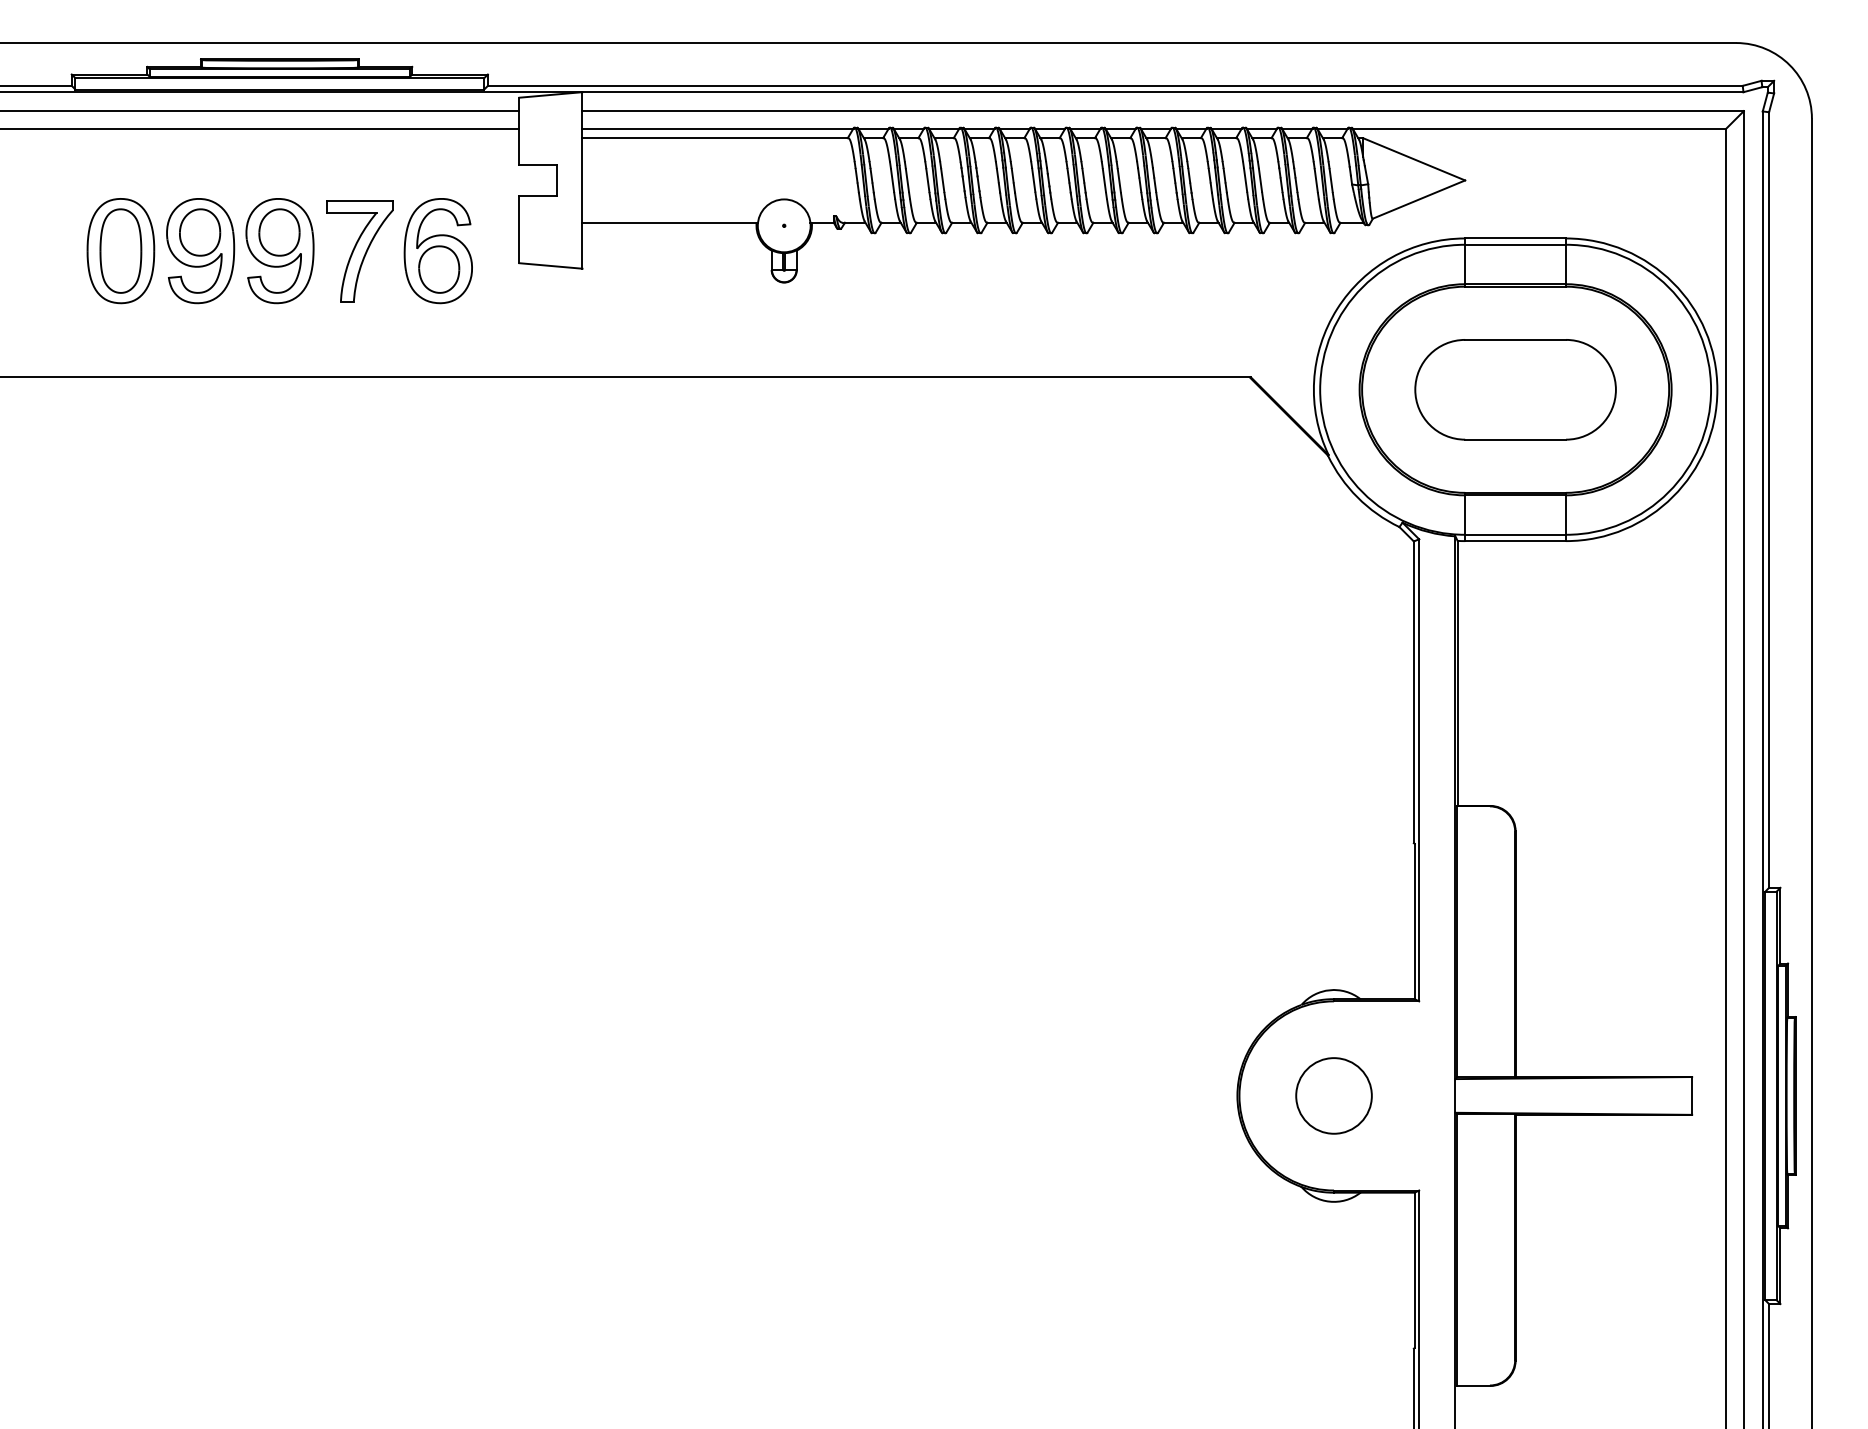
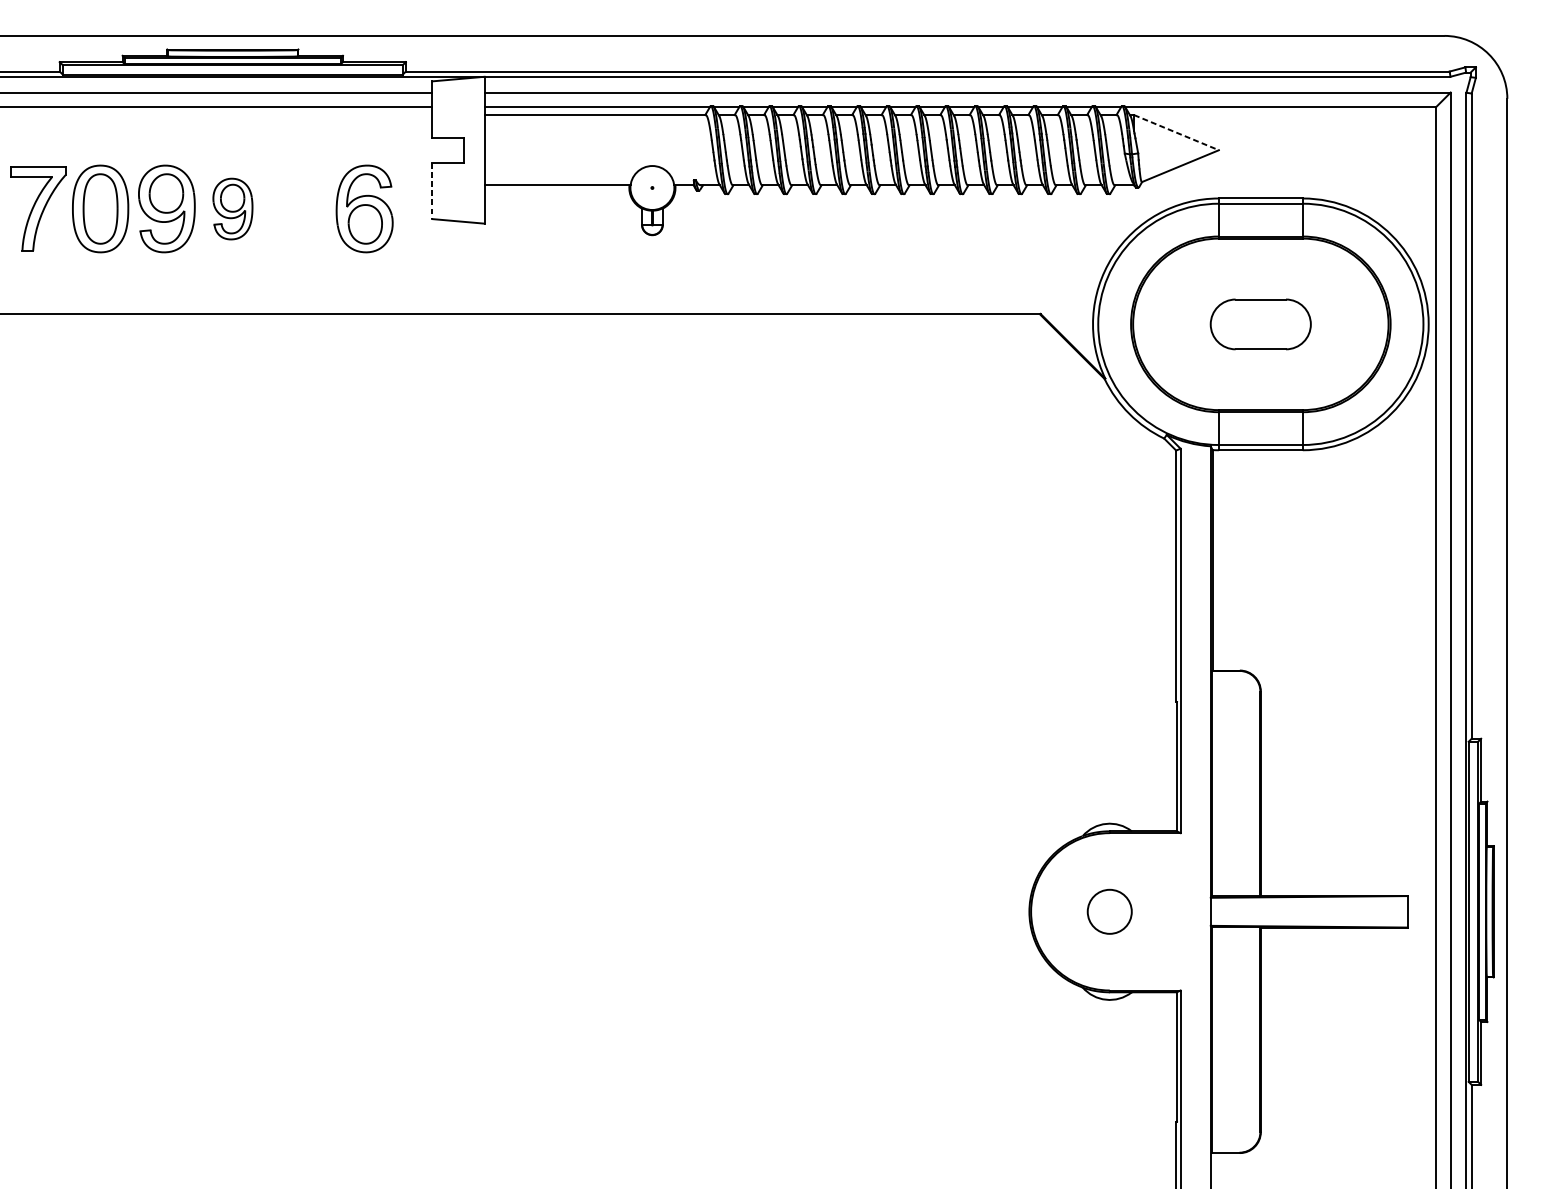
line: (1414, 159) -> (1176, 132), solid -> dashed
line: (519, 229) -> (432, 191), solid -> dashed
part: (279, 251) -> (232, 209), size x0.7
part: (359, 251) -> (37, 209), moved
part: (1515, 389) -> (1260, 324), size x0.6
circle: (1333, 1095) -> (1109, 911), size x0.7

